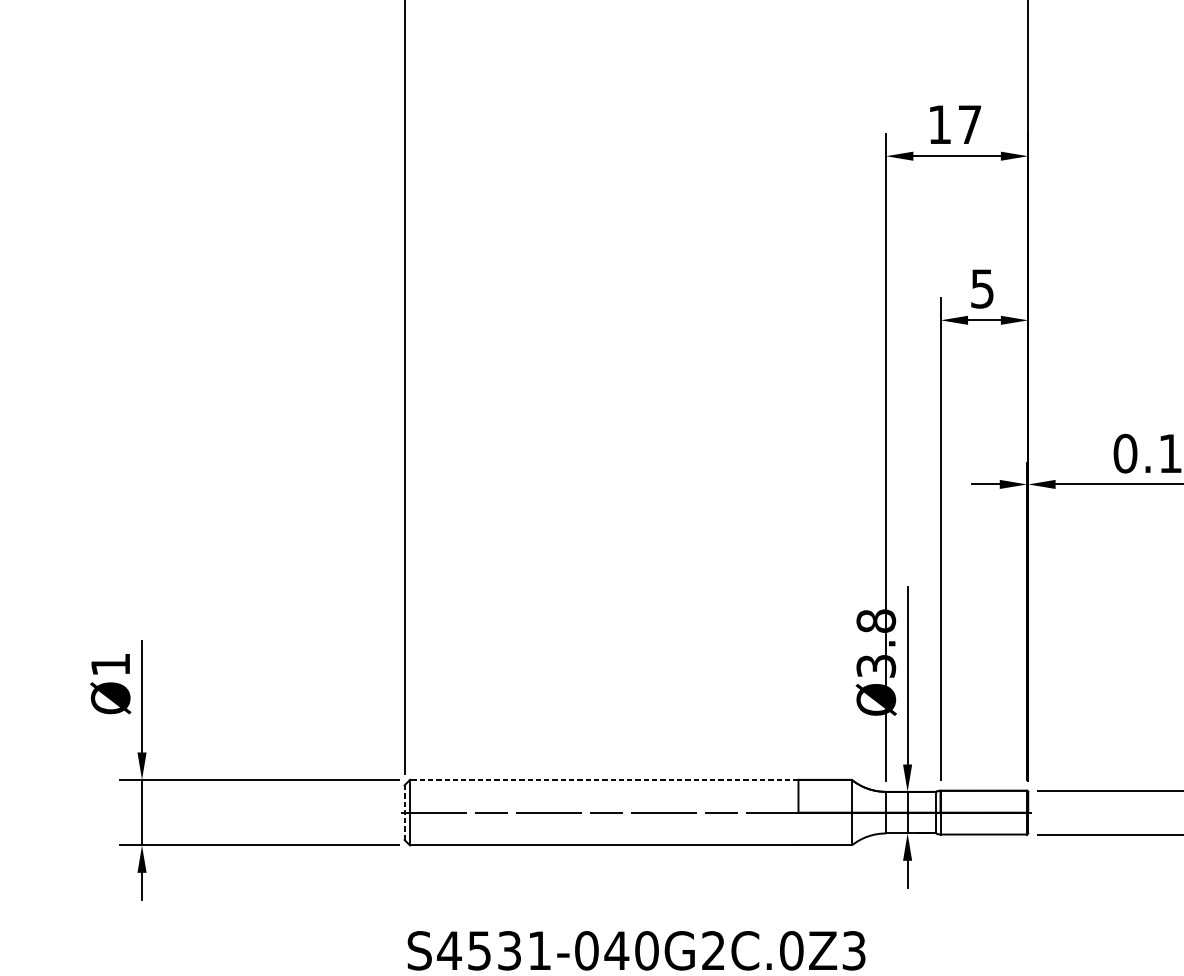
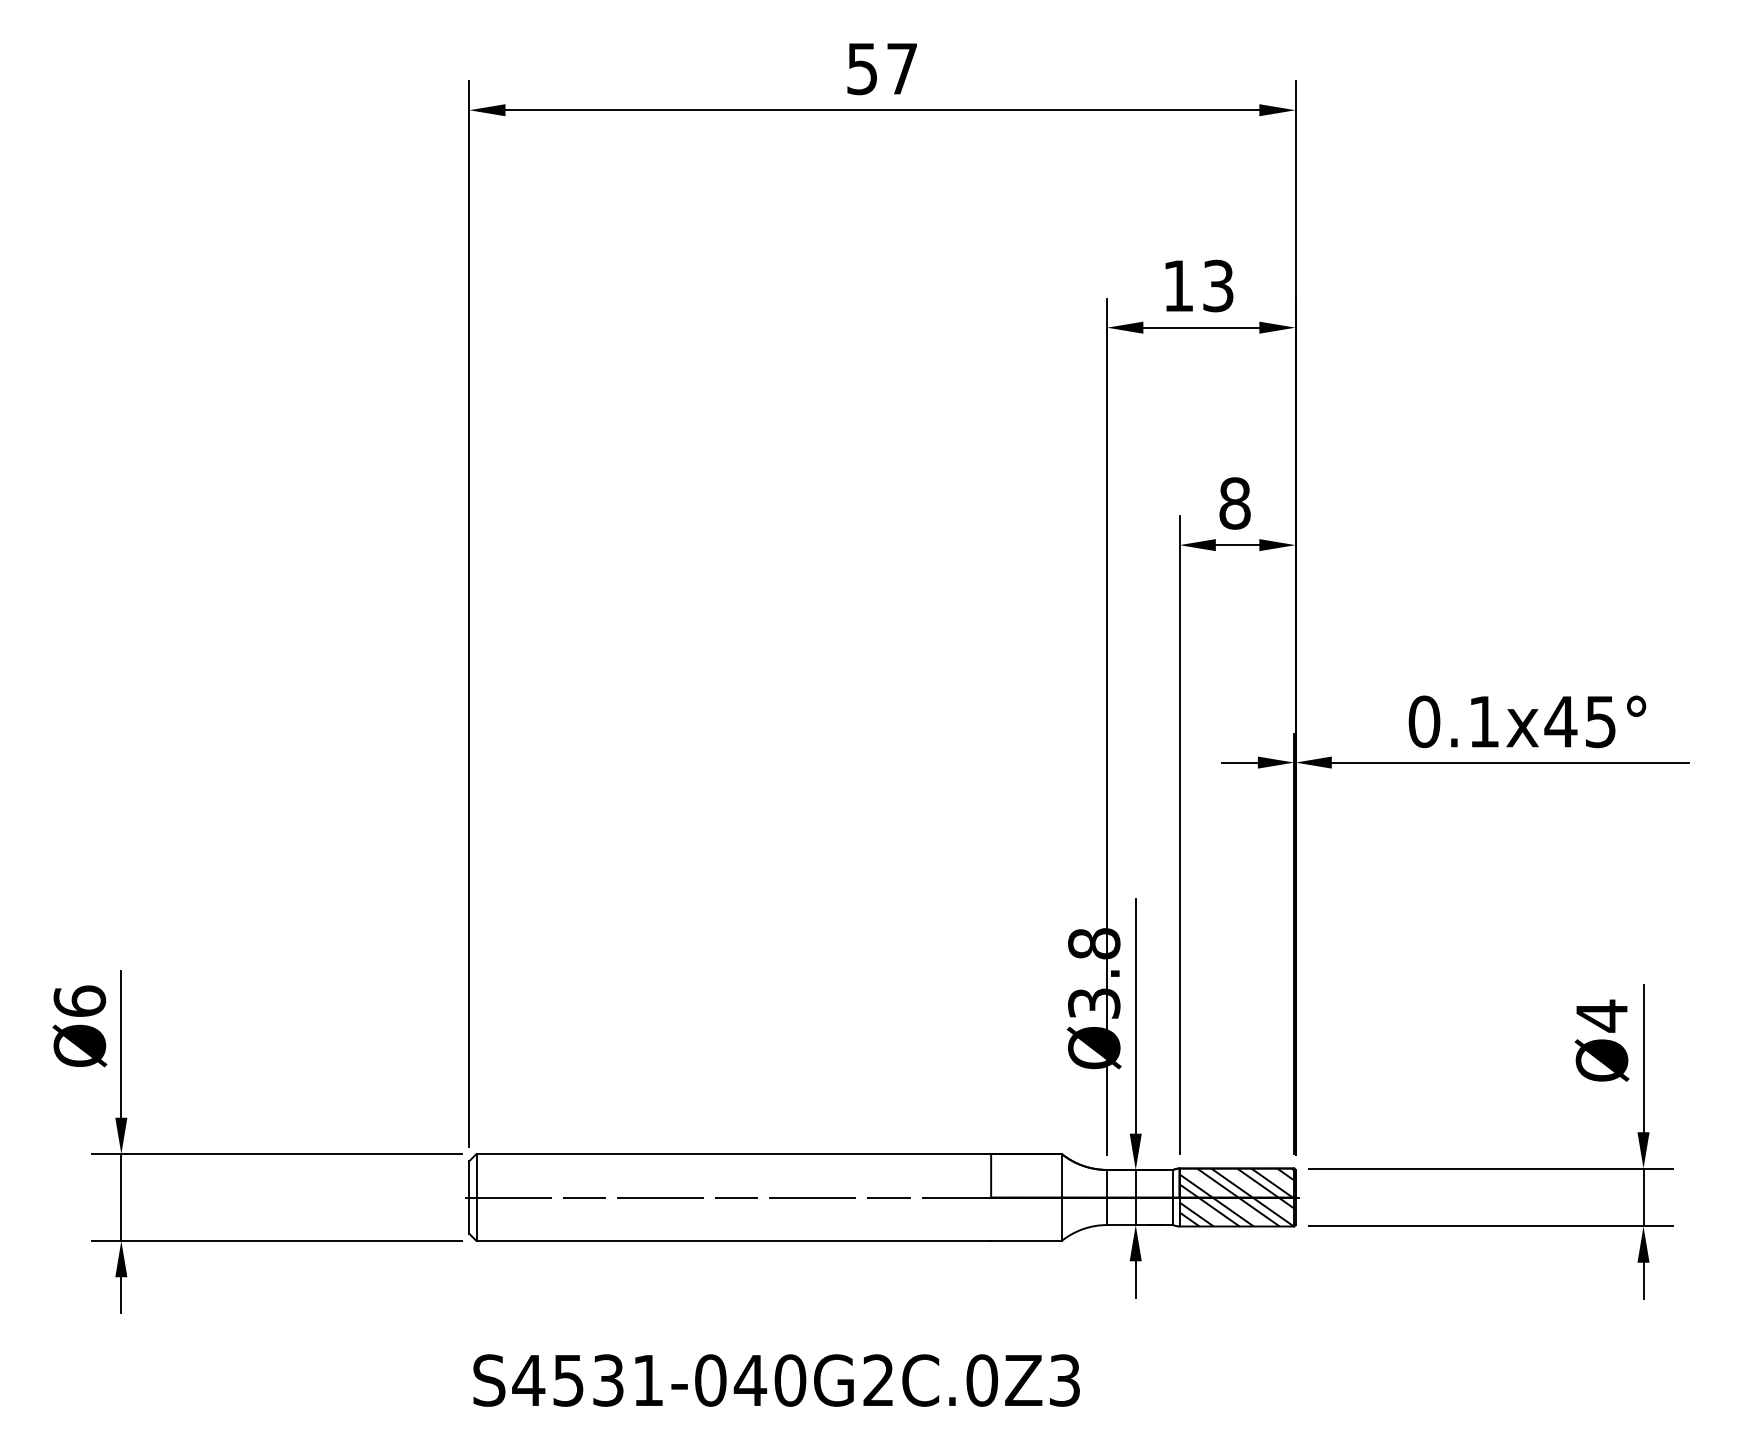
text: (970, 124) -> (1218, 285), 17 -> 13
text: (982, 288) -> (1234, 503), 5 -> 8
text: (110, 663) -> (79, 1000), Ø1 -> Ø6
line: (604, 780) -> (733, 1154), dashed -> solid
line: (404, 812) -> (469, 1197), dashed -> solid
hatch: (984, 812) -> (1237, 1197), added

